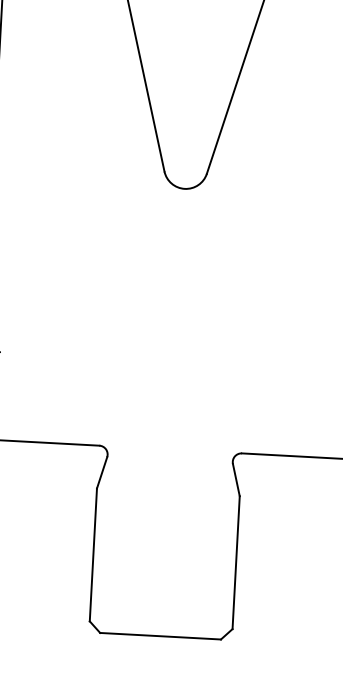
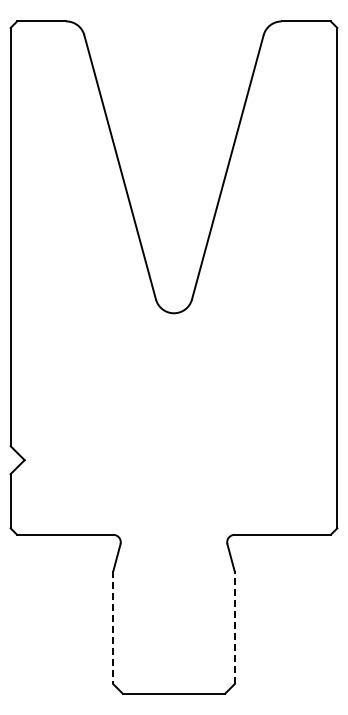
line: (93, 555) -> (113, 628), solid -> dashed
line: (235, 562) -> (234, 627), solid -> dashed

